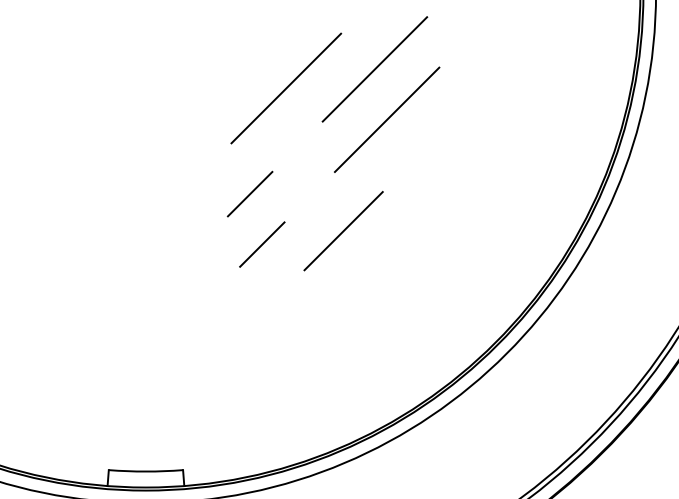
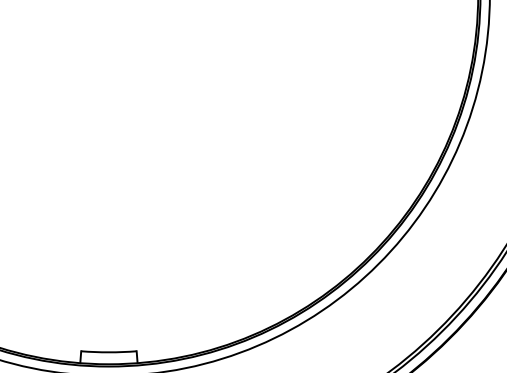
line: (374, 68) -> (279, 51), removed
line: (285, 88) -> (213, 66), removed
line: (387, 119) -> (289, 89), removed
line: (249, 193) -> (186, 144), removed
line: (343, 230) -> (256, 172), removed
line: (261, 244) -> (195, 182), removed

